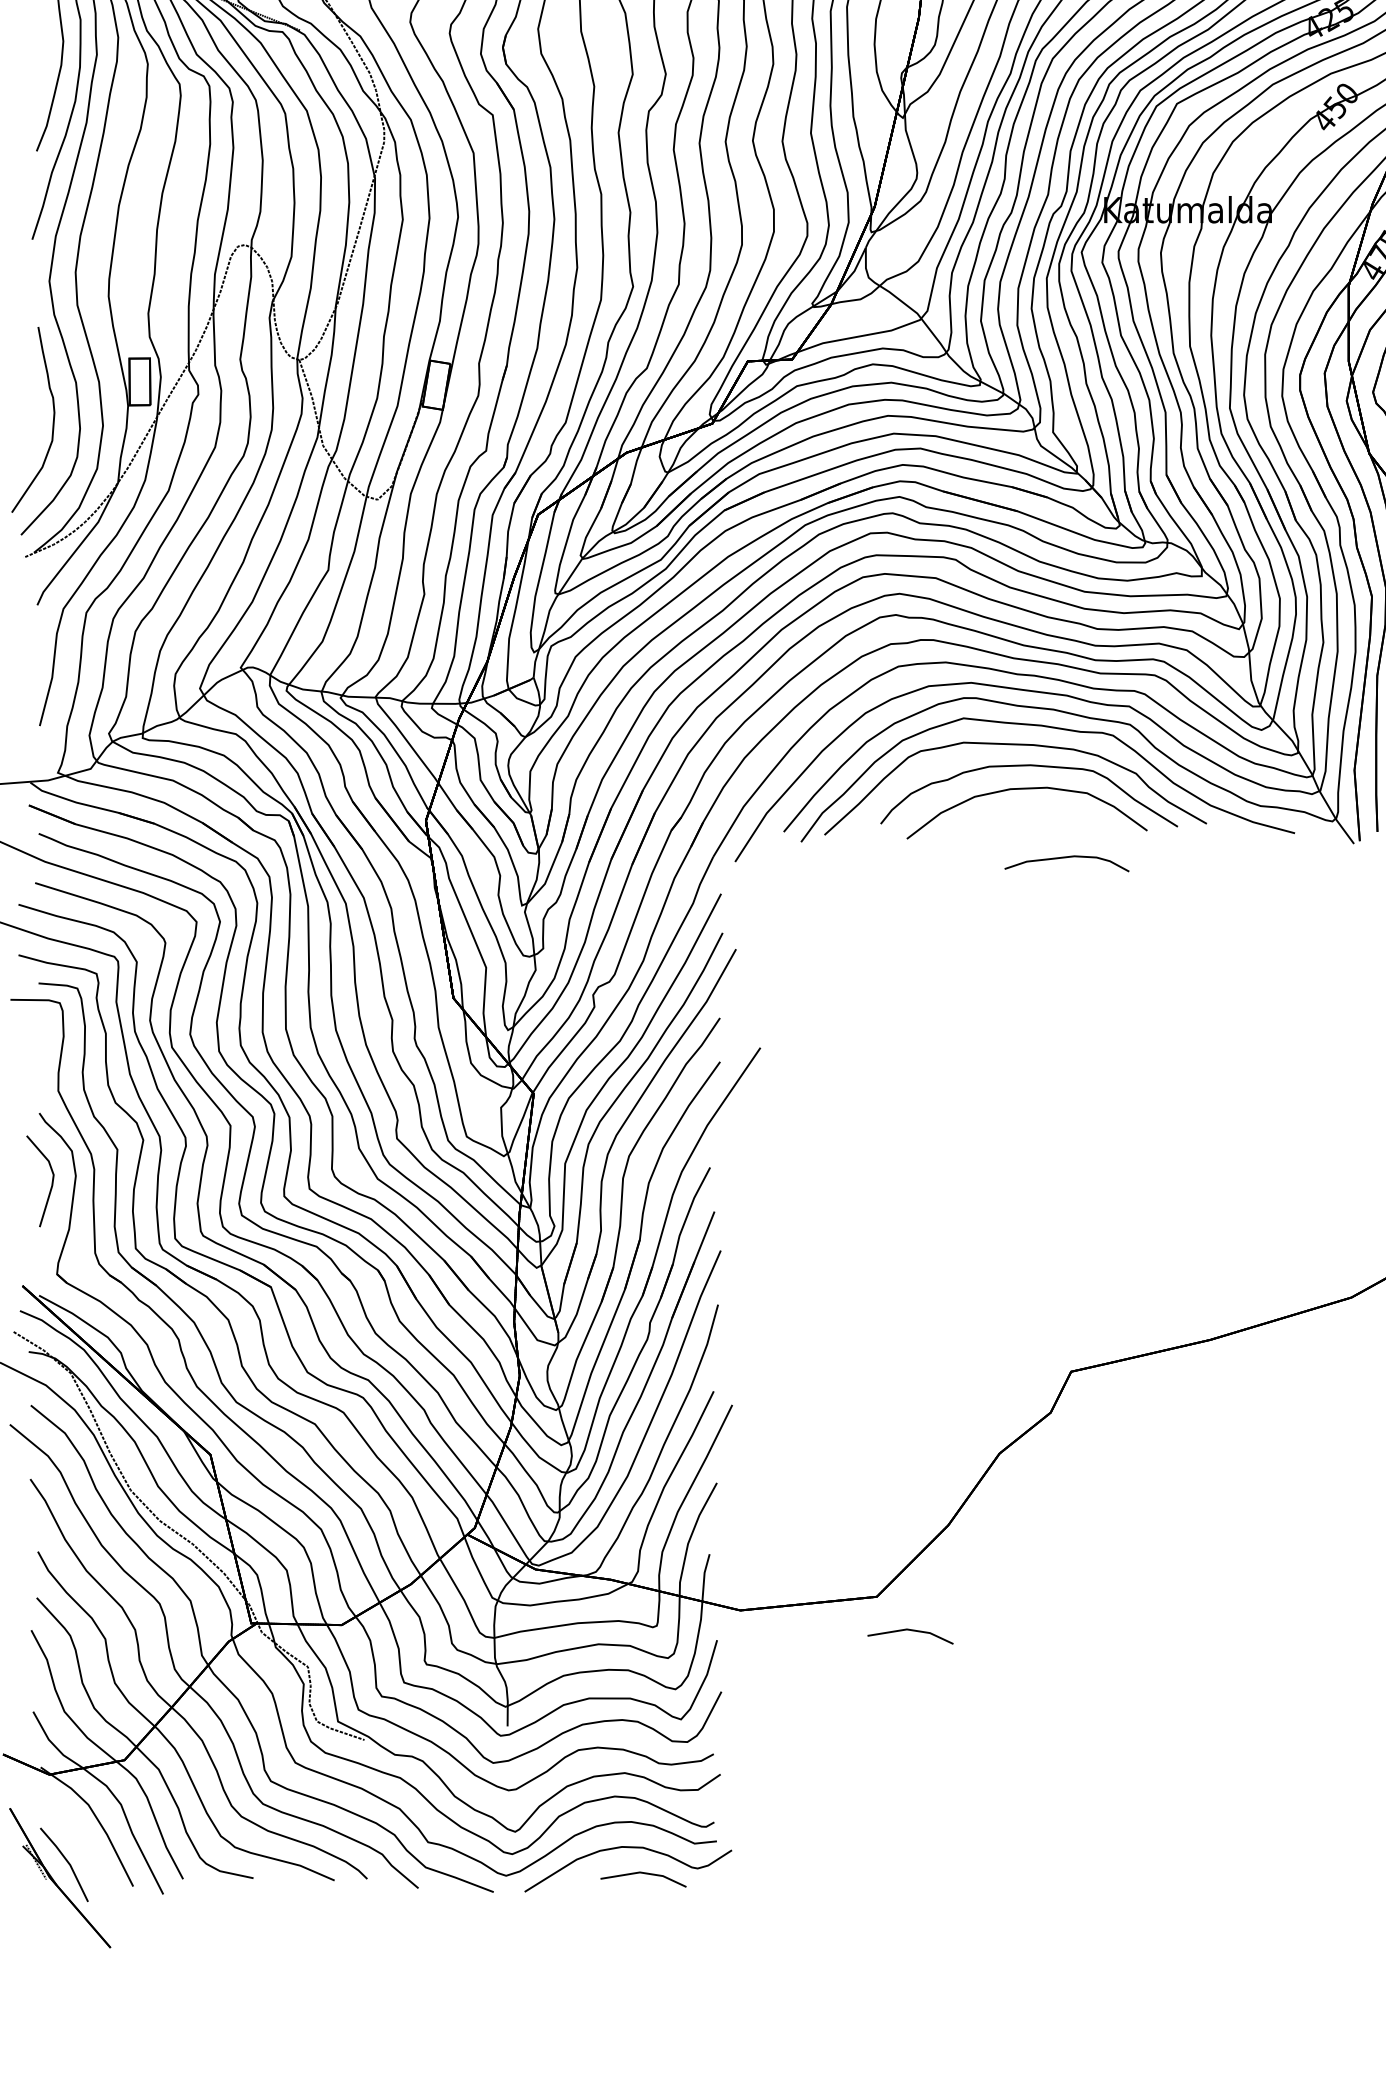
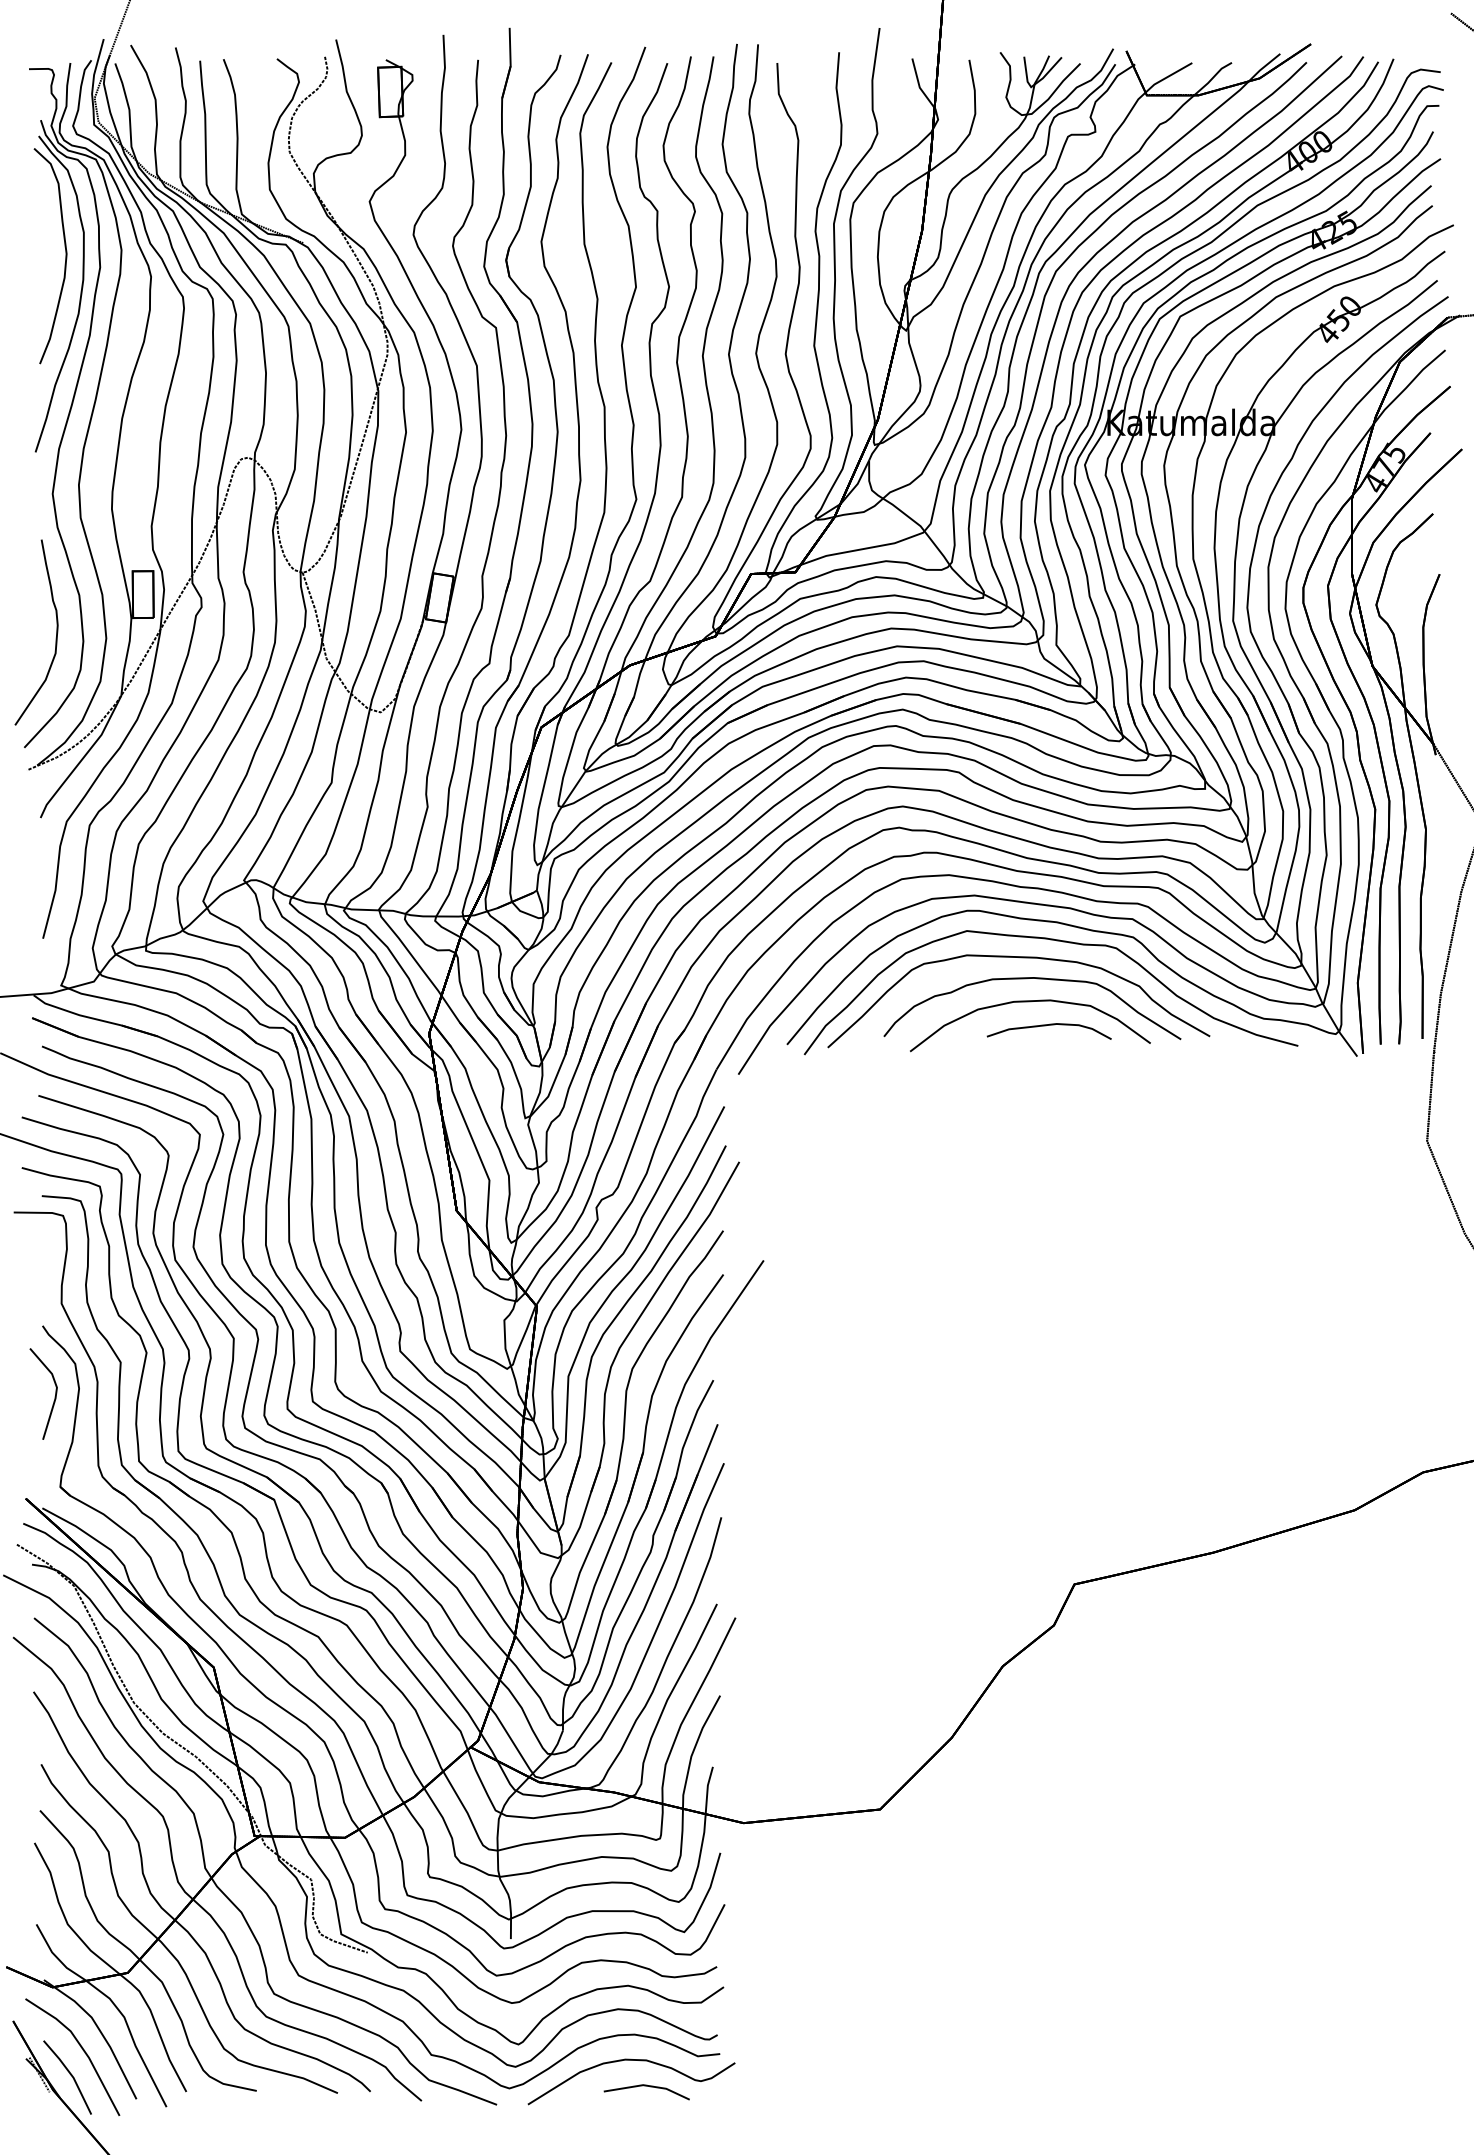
curve: (1064, 858) -> (1046, 1026), moved
line: (910, 1630) -> (913, 1843), removed
part: (79, 1837) -> (82, 2050), added

